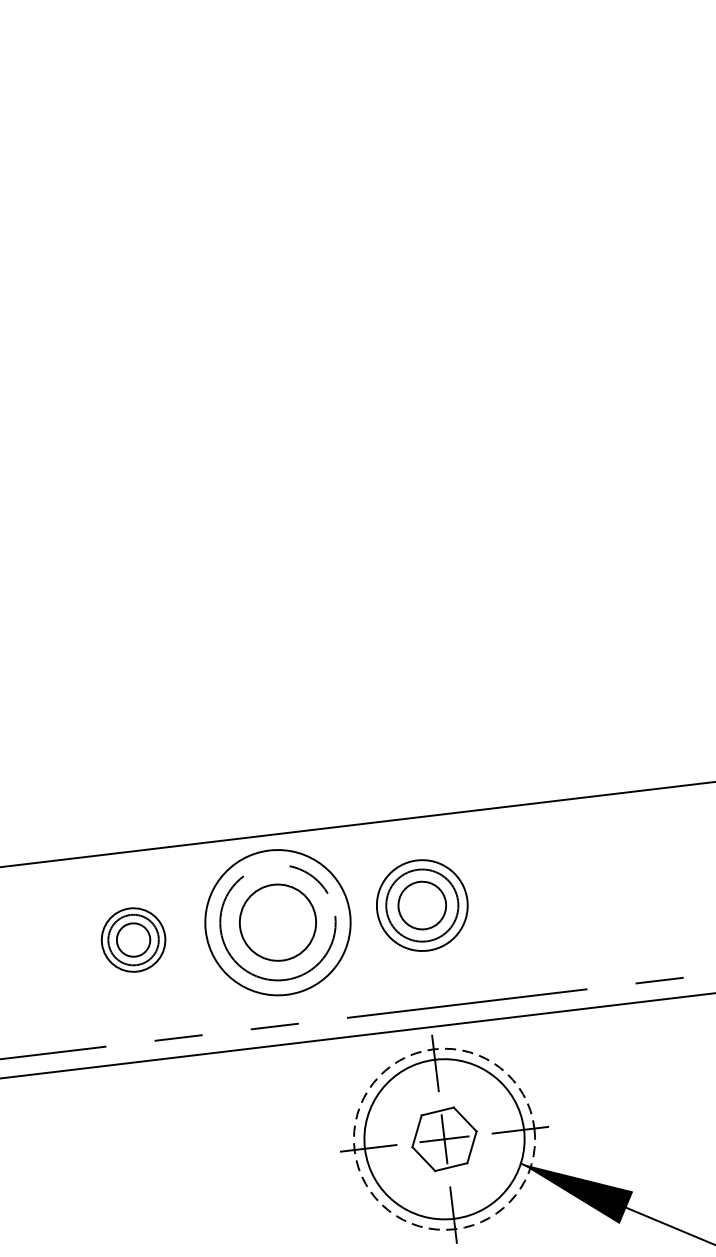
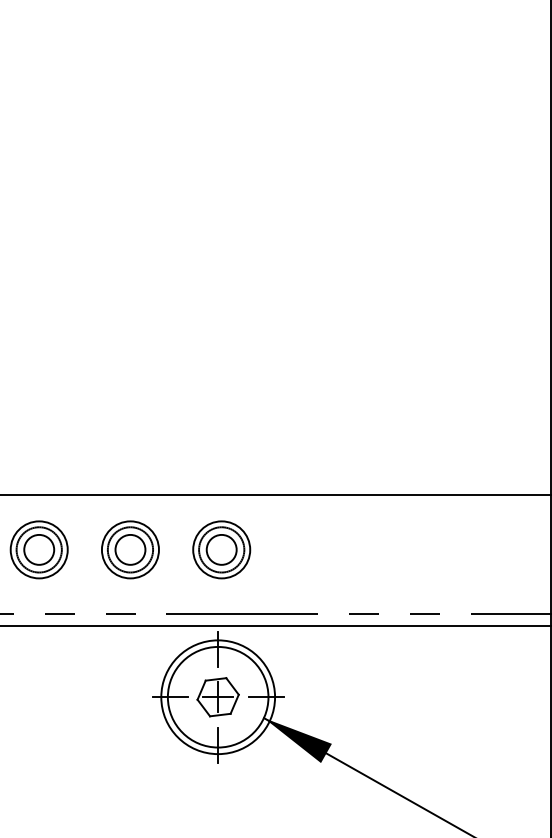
part: (277, 922) -> (130, 549), size x0.62
part: (132, 939) -> (38, 549), size x1.43
circle: (445, 1139) -> (218, 697), dashed -> solid

